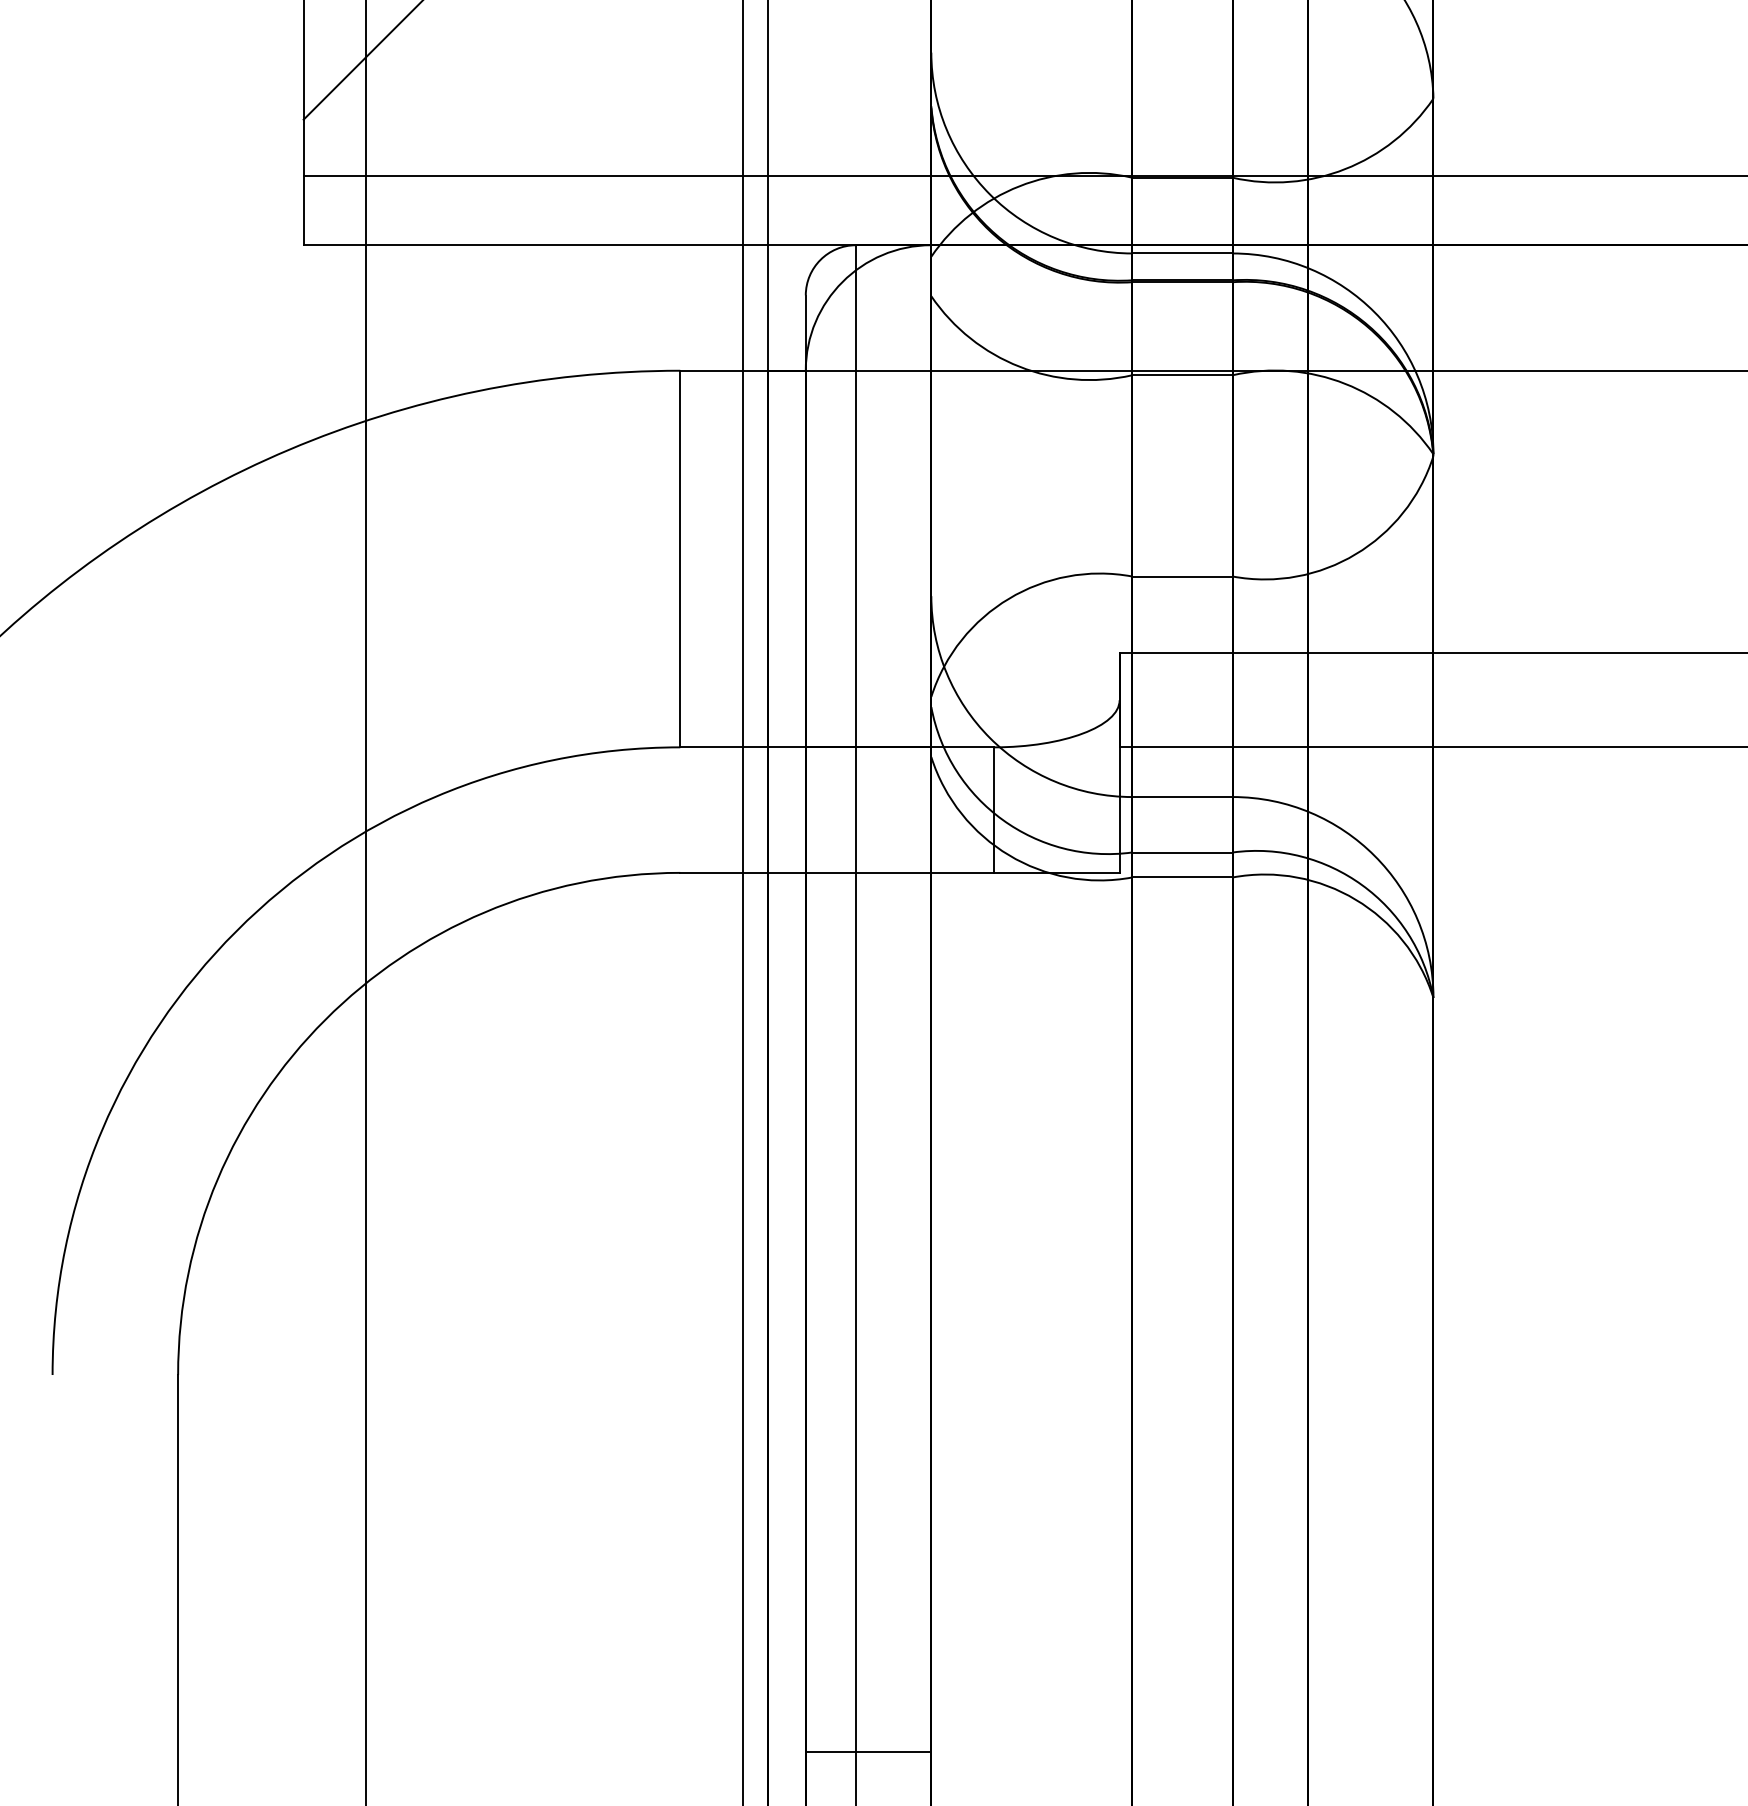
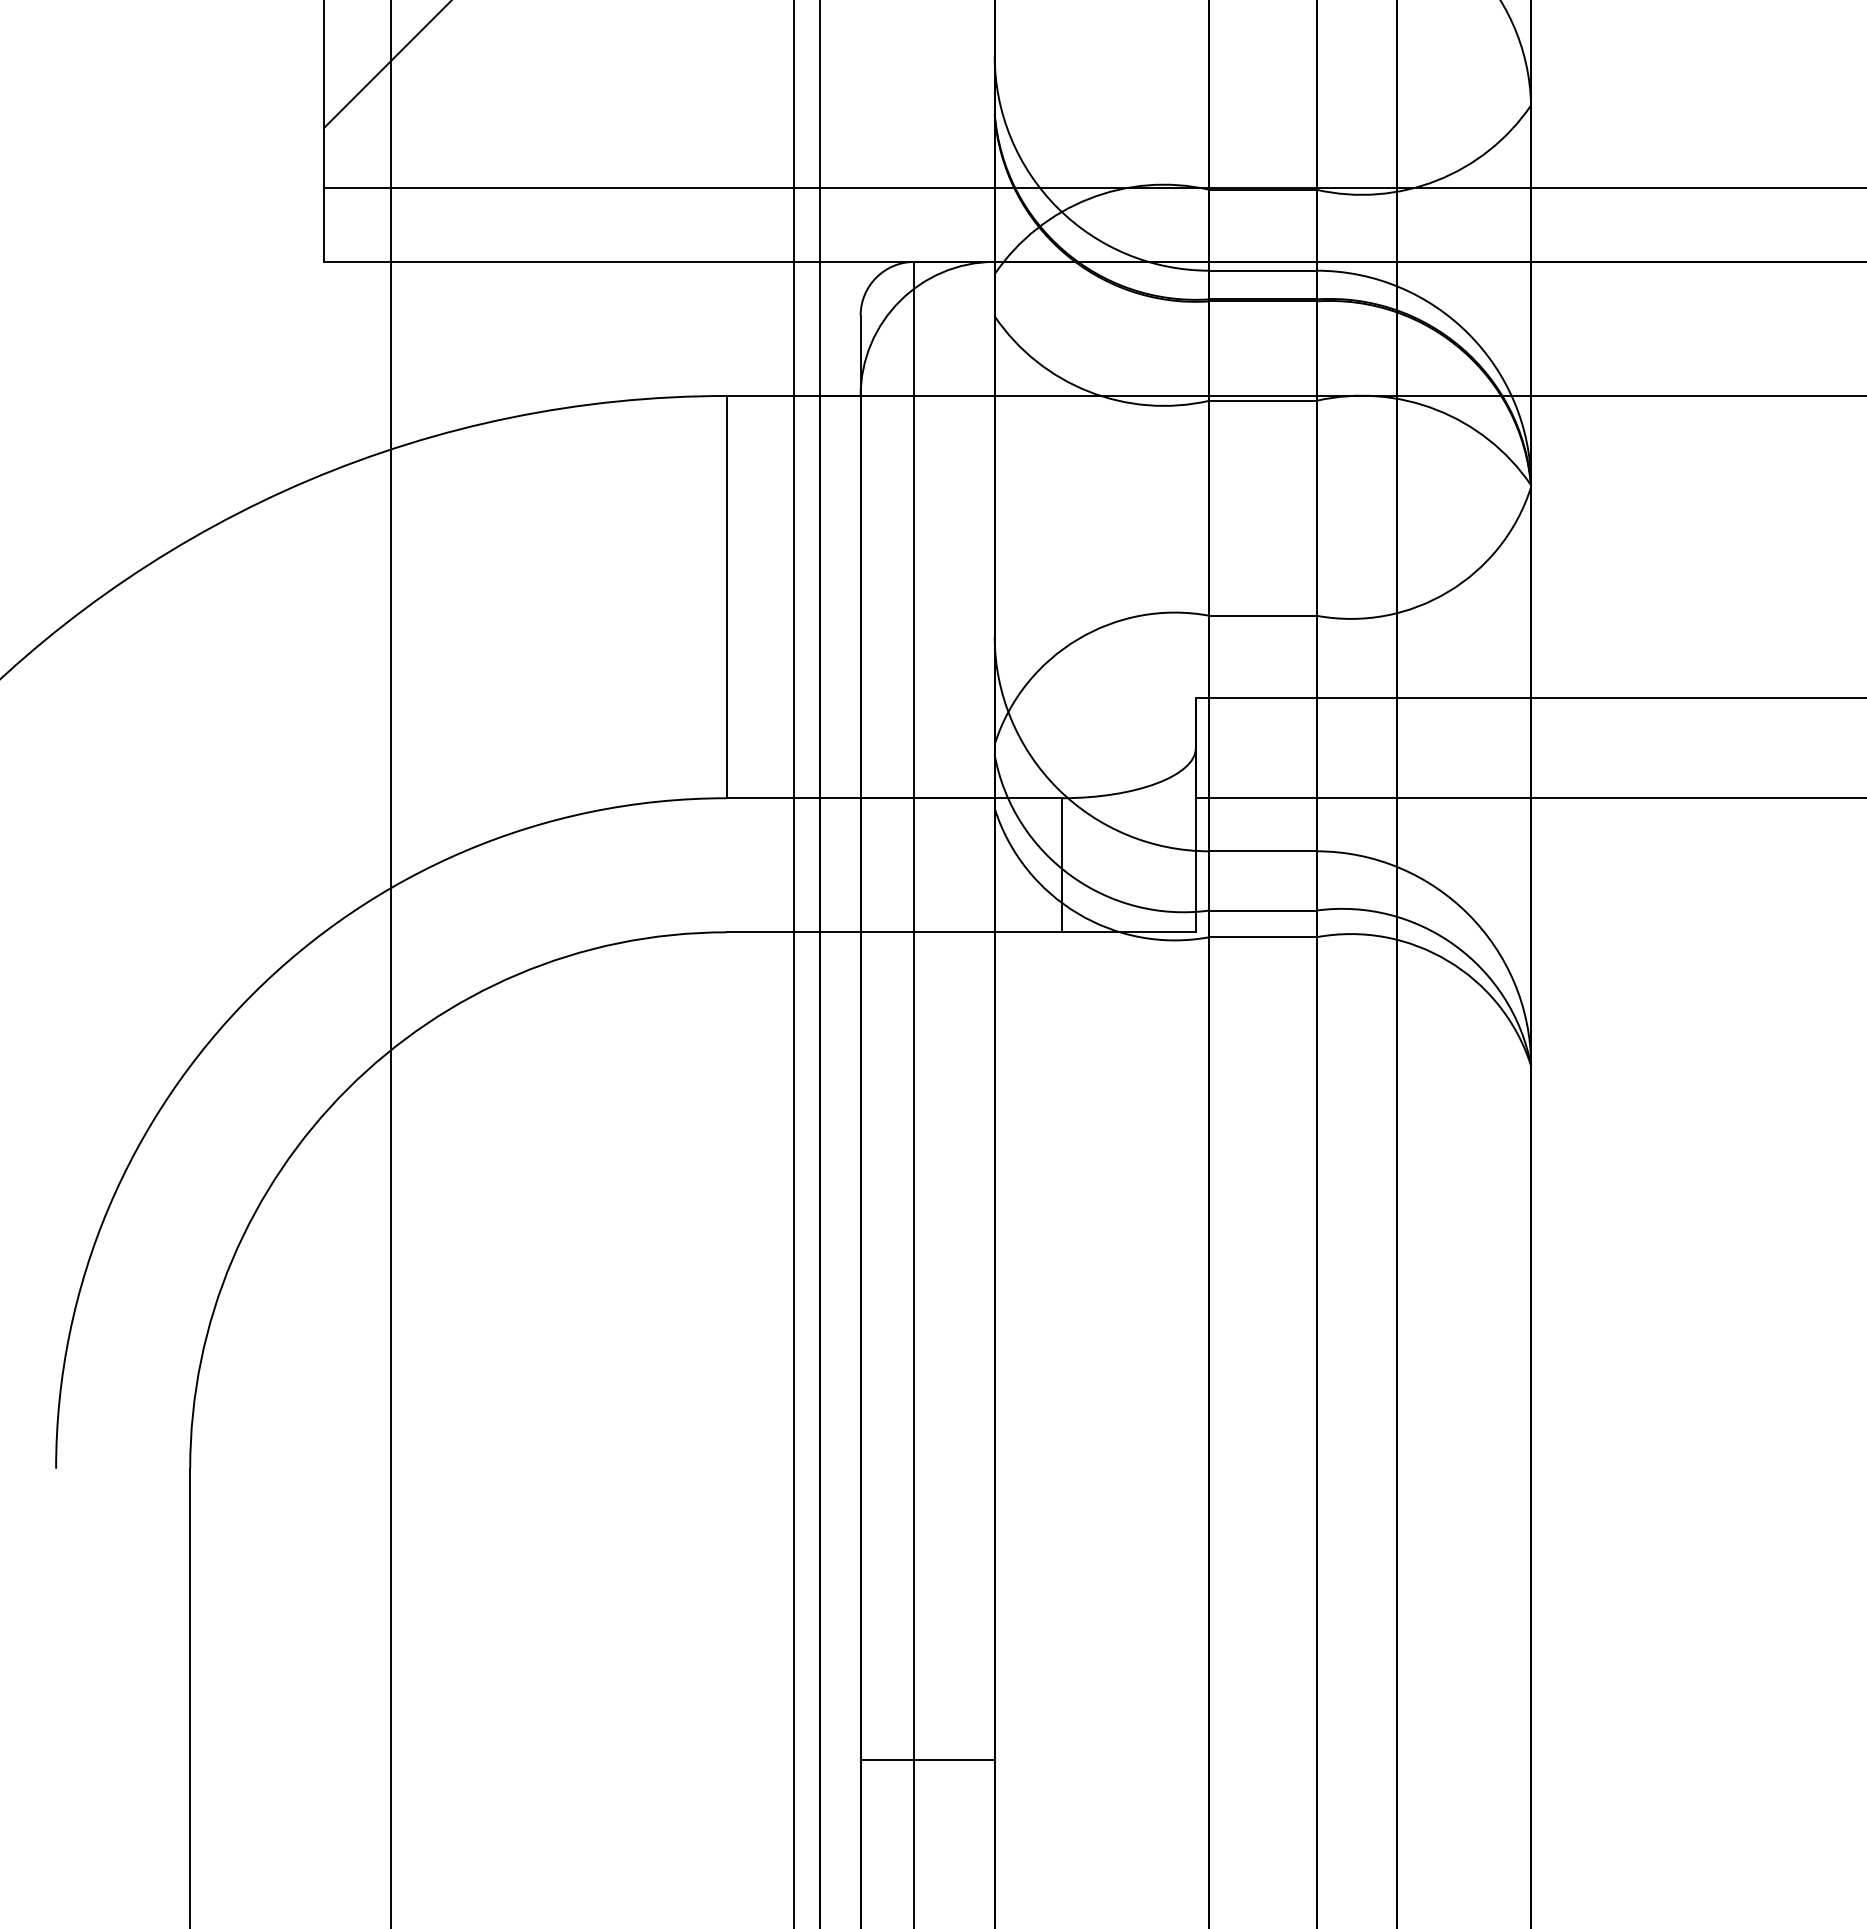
line: (868, 1751) -> (927, 1759), moved

